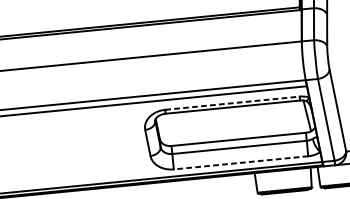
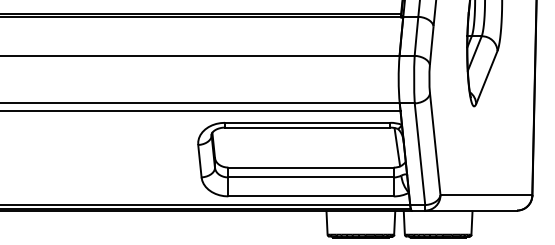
line: (232, 103) -> (307, 122), dashed -> solid
line: (241, 162) -> (311, 196), dashed -> solid

